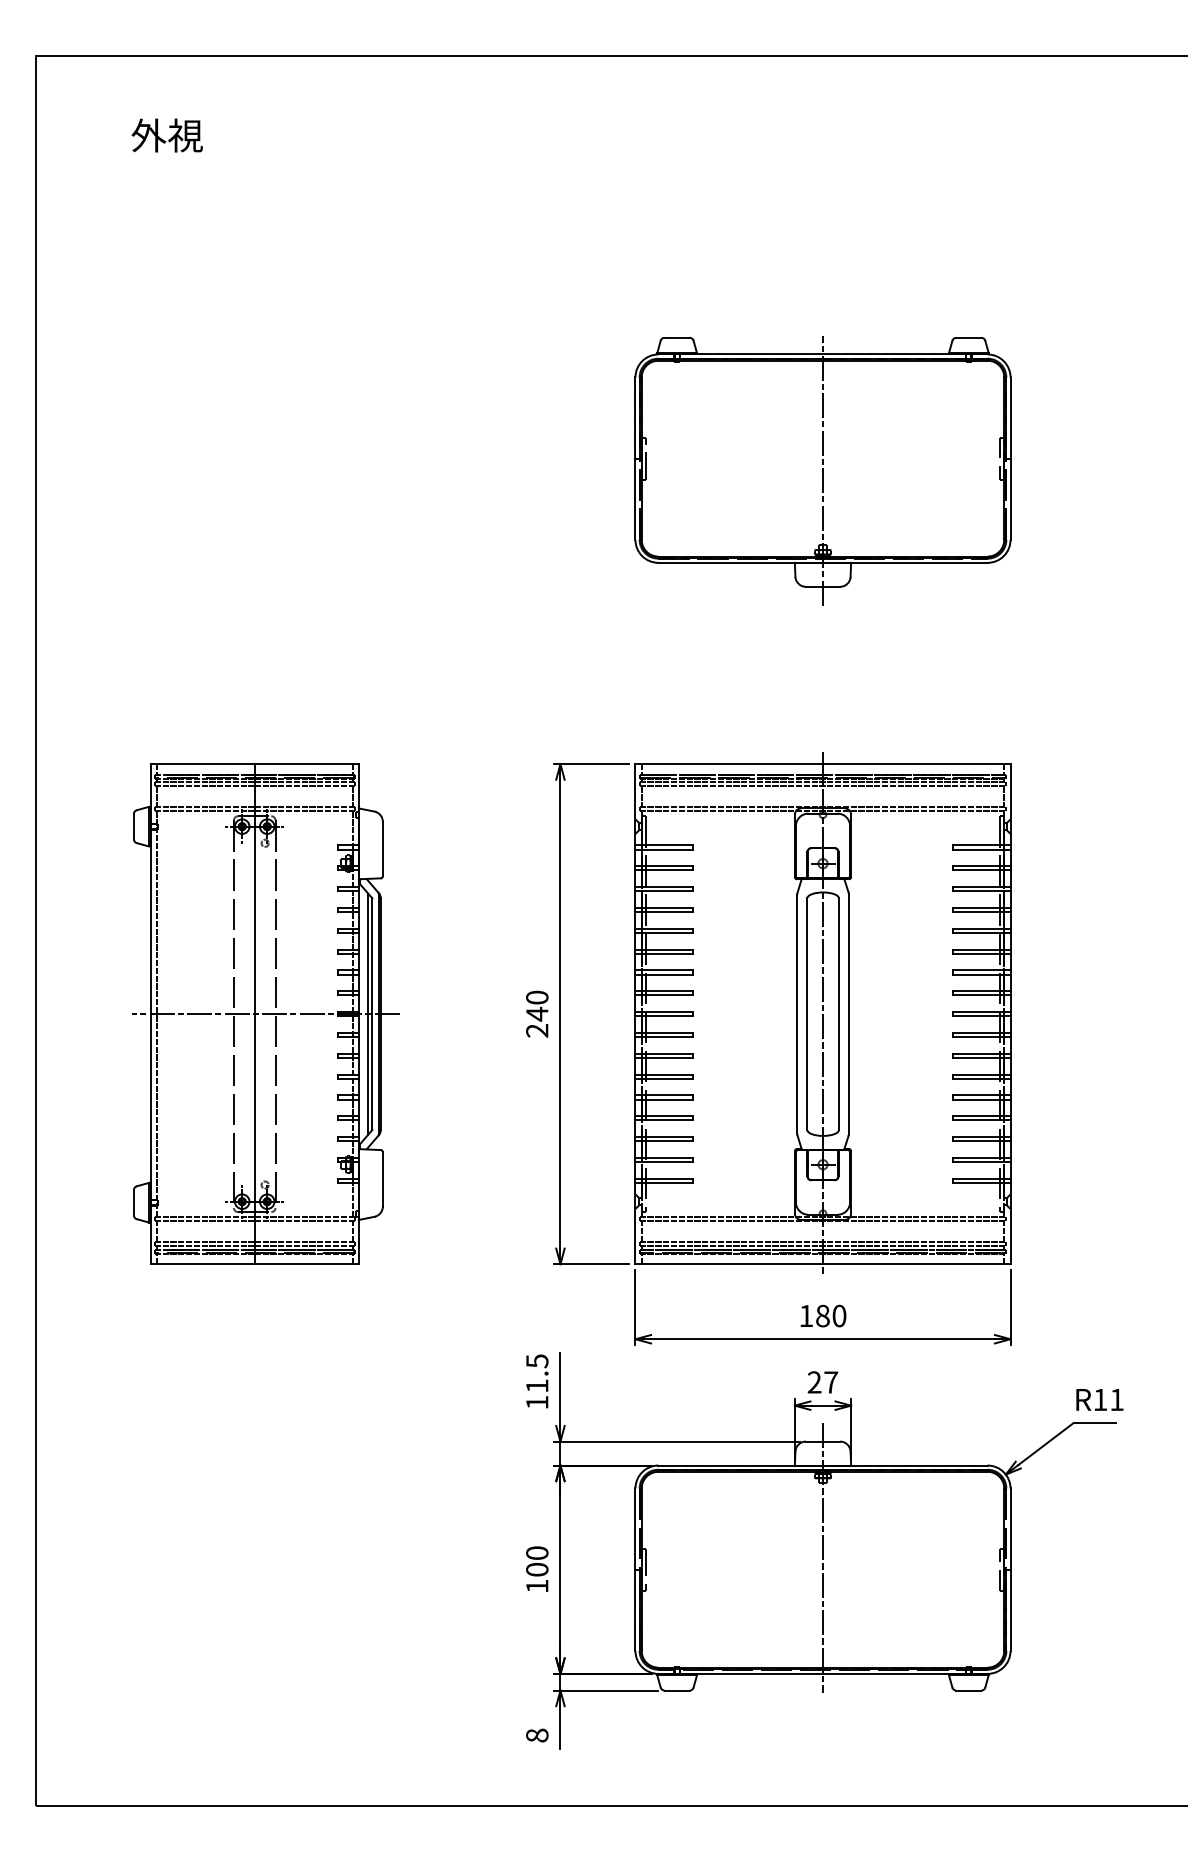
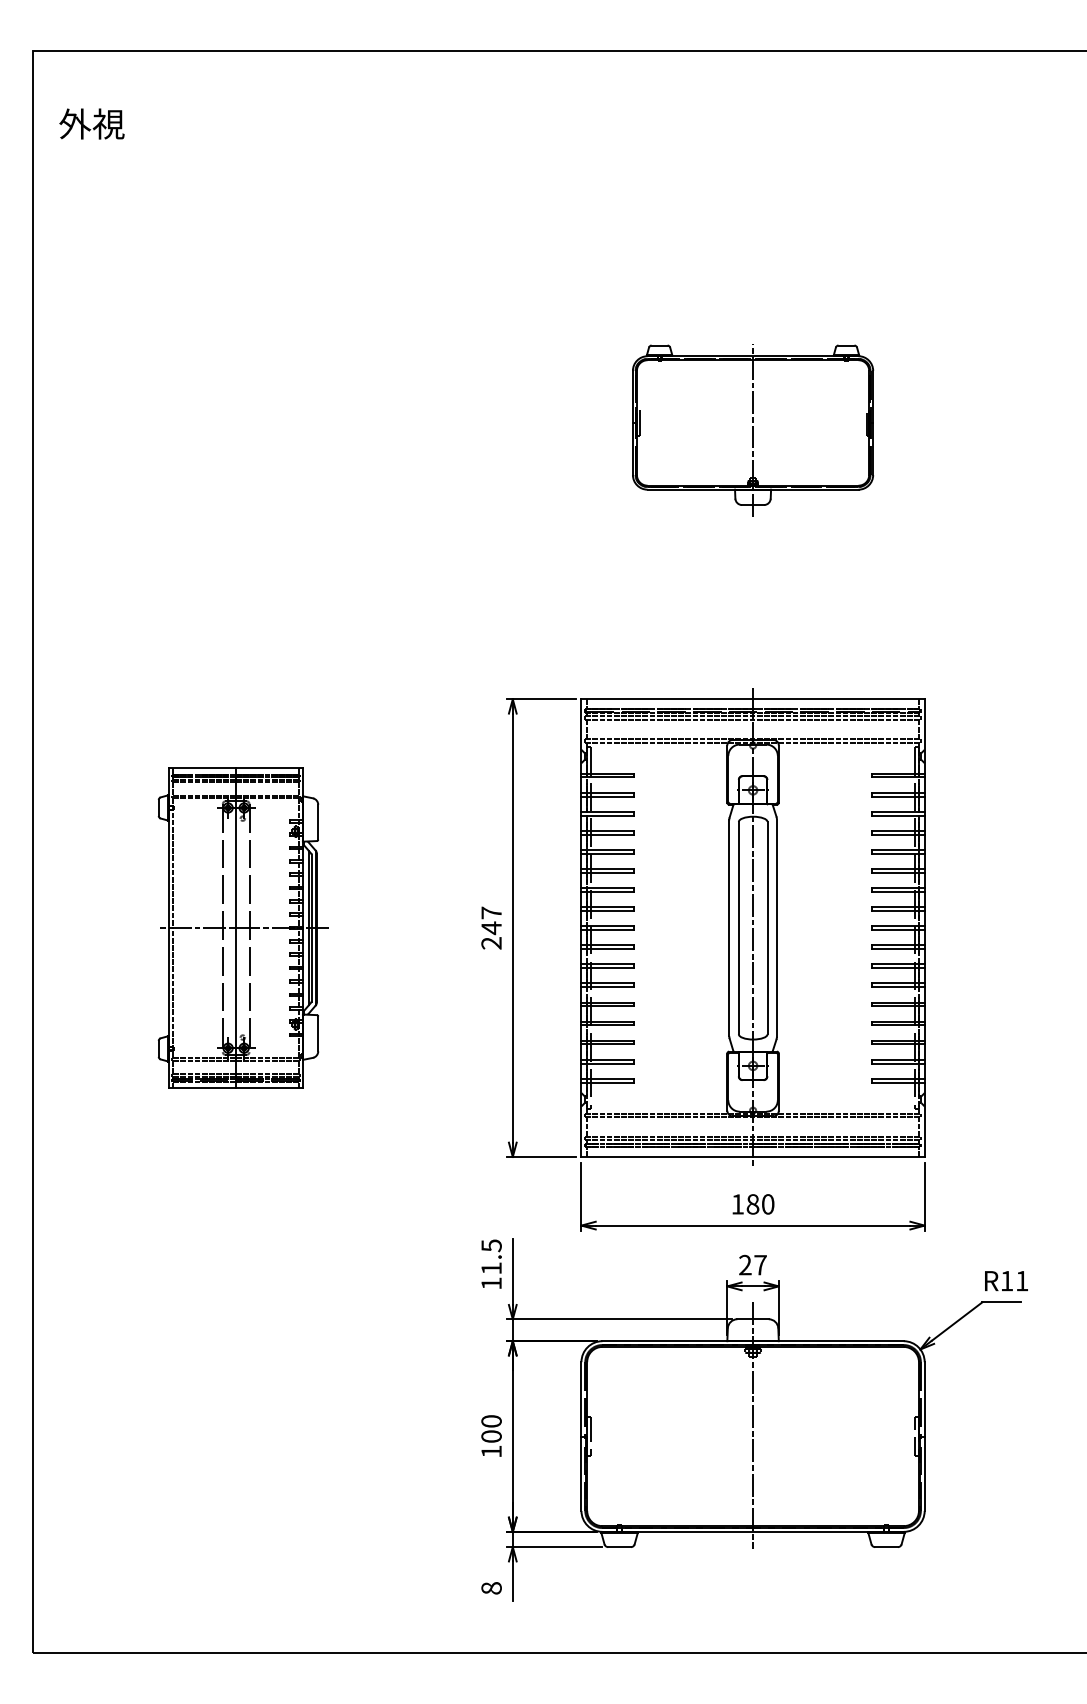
text: (166, 134) -> (91, 123), moved
part: (822, 470) -> (752, 430), size x0.7
text: (537, 997) -> (491, 912), 240 -> 247
part: (266, 1013) -> (243, 927), size x0.7

